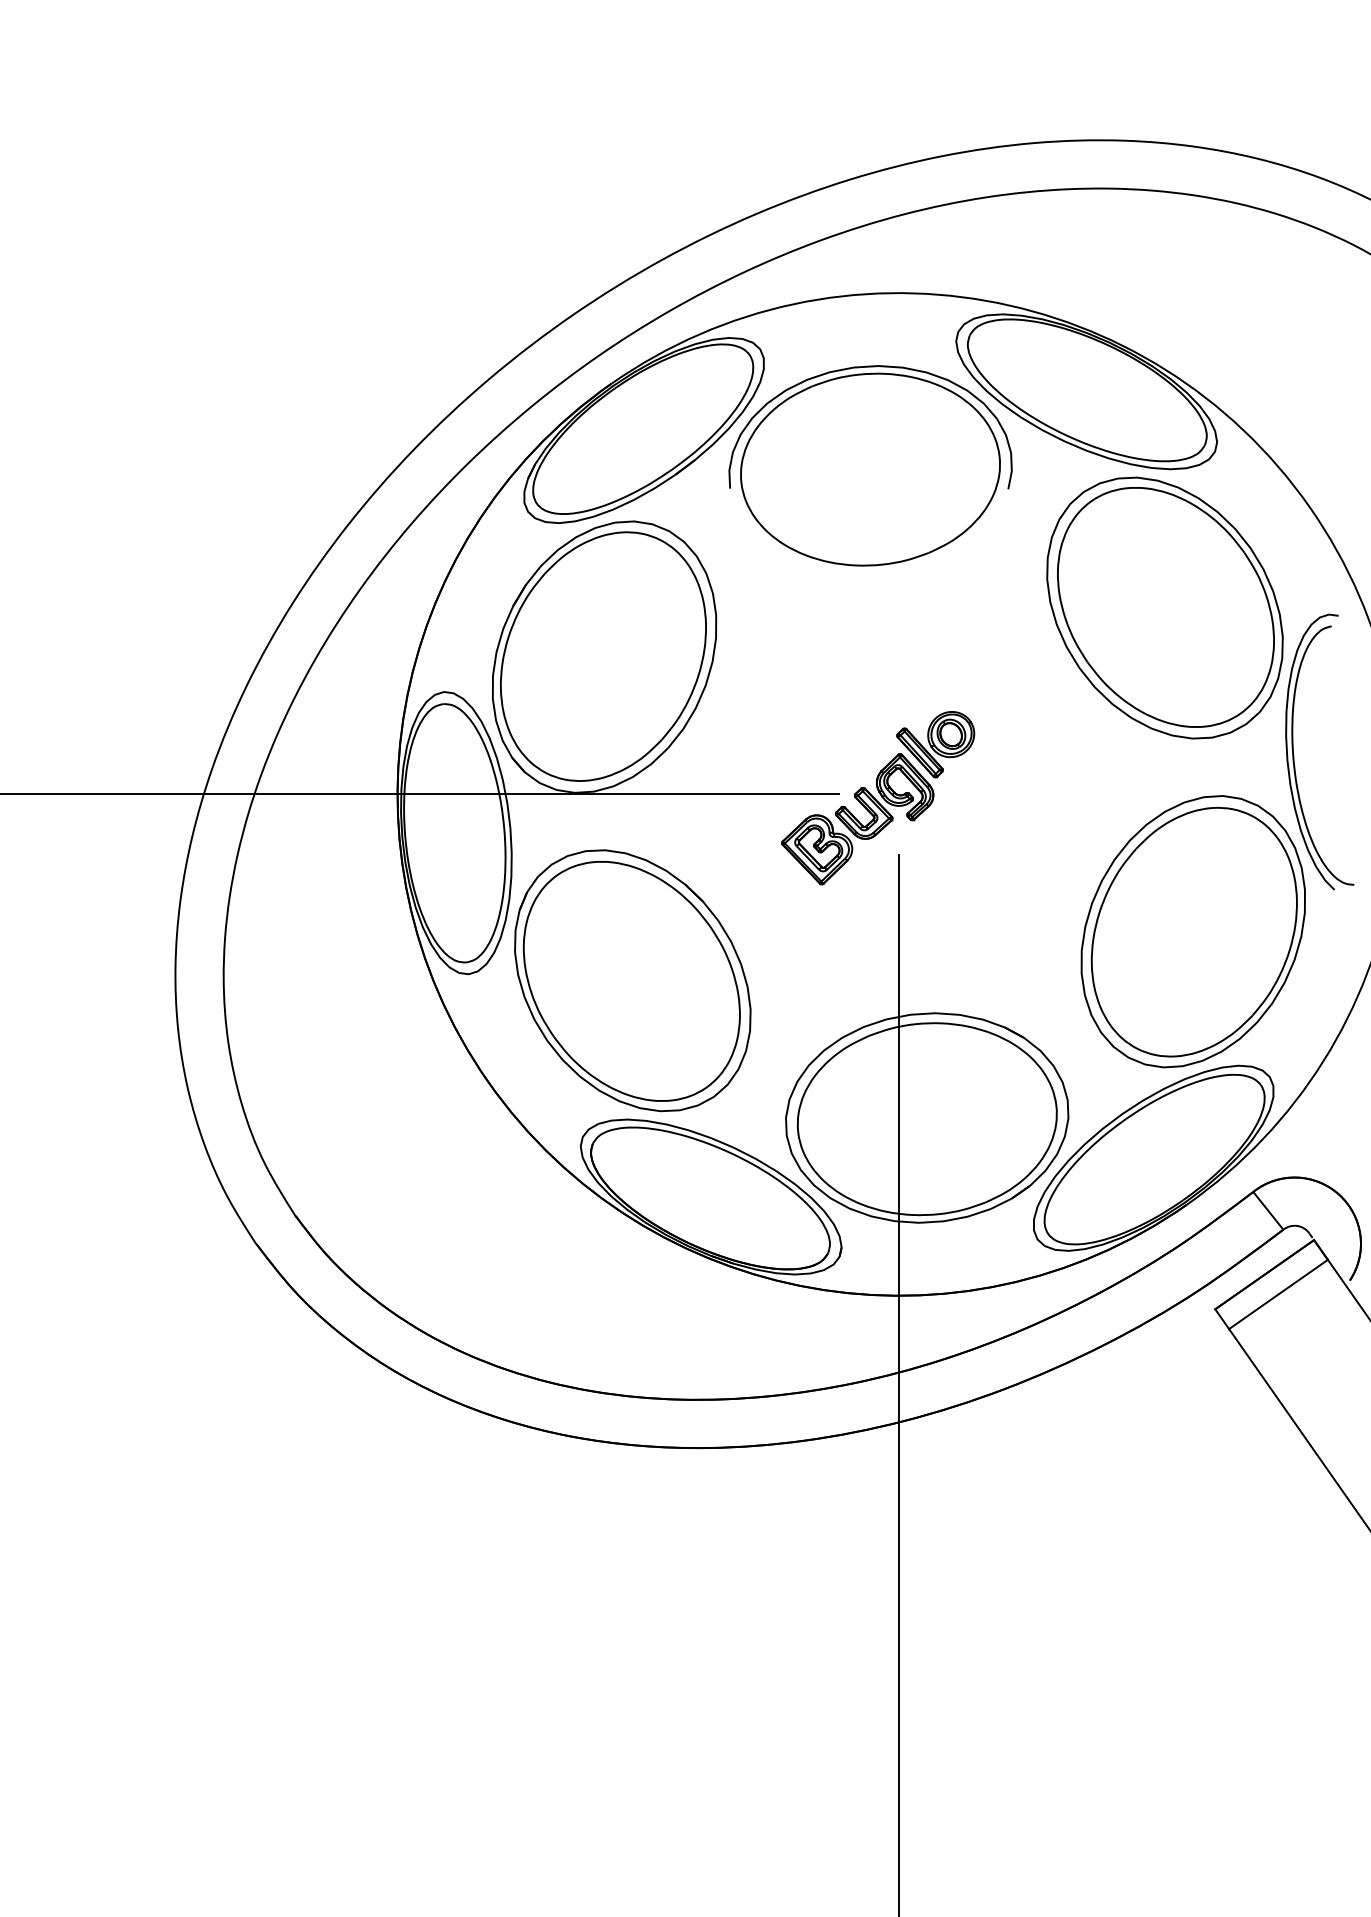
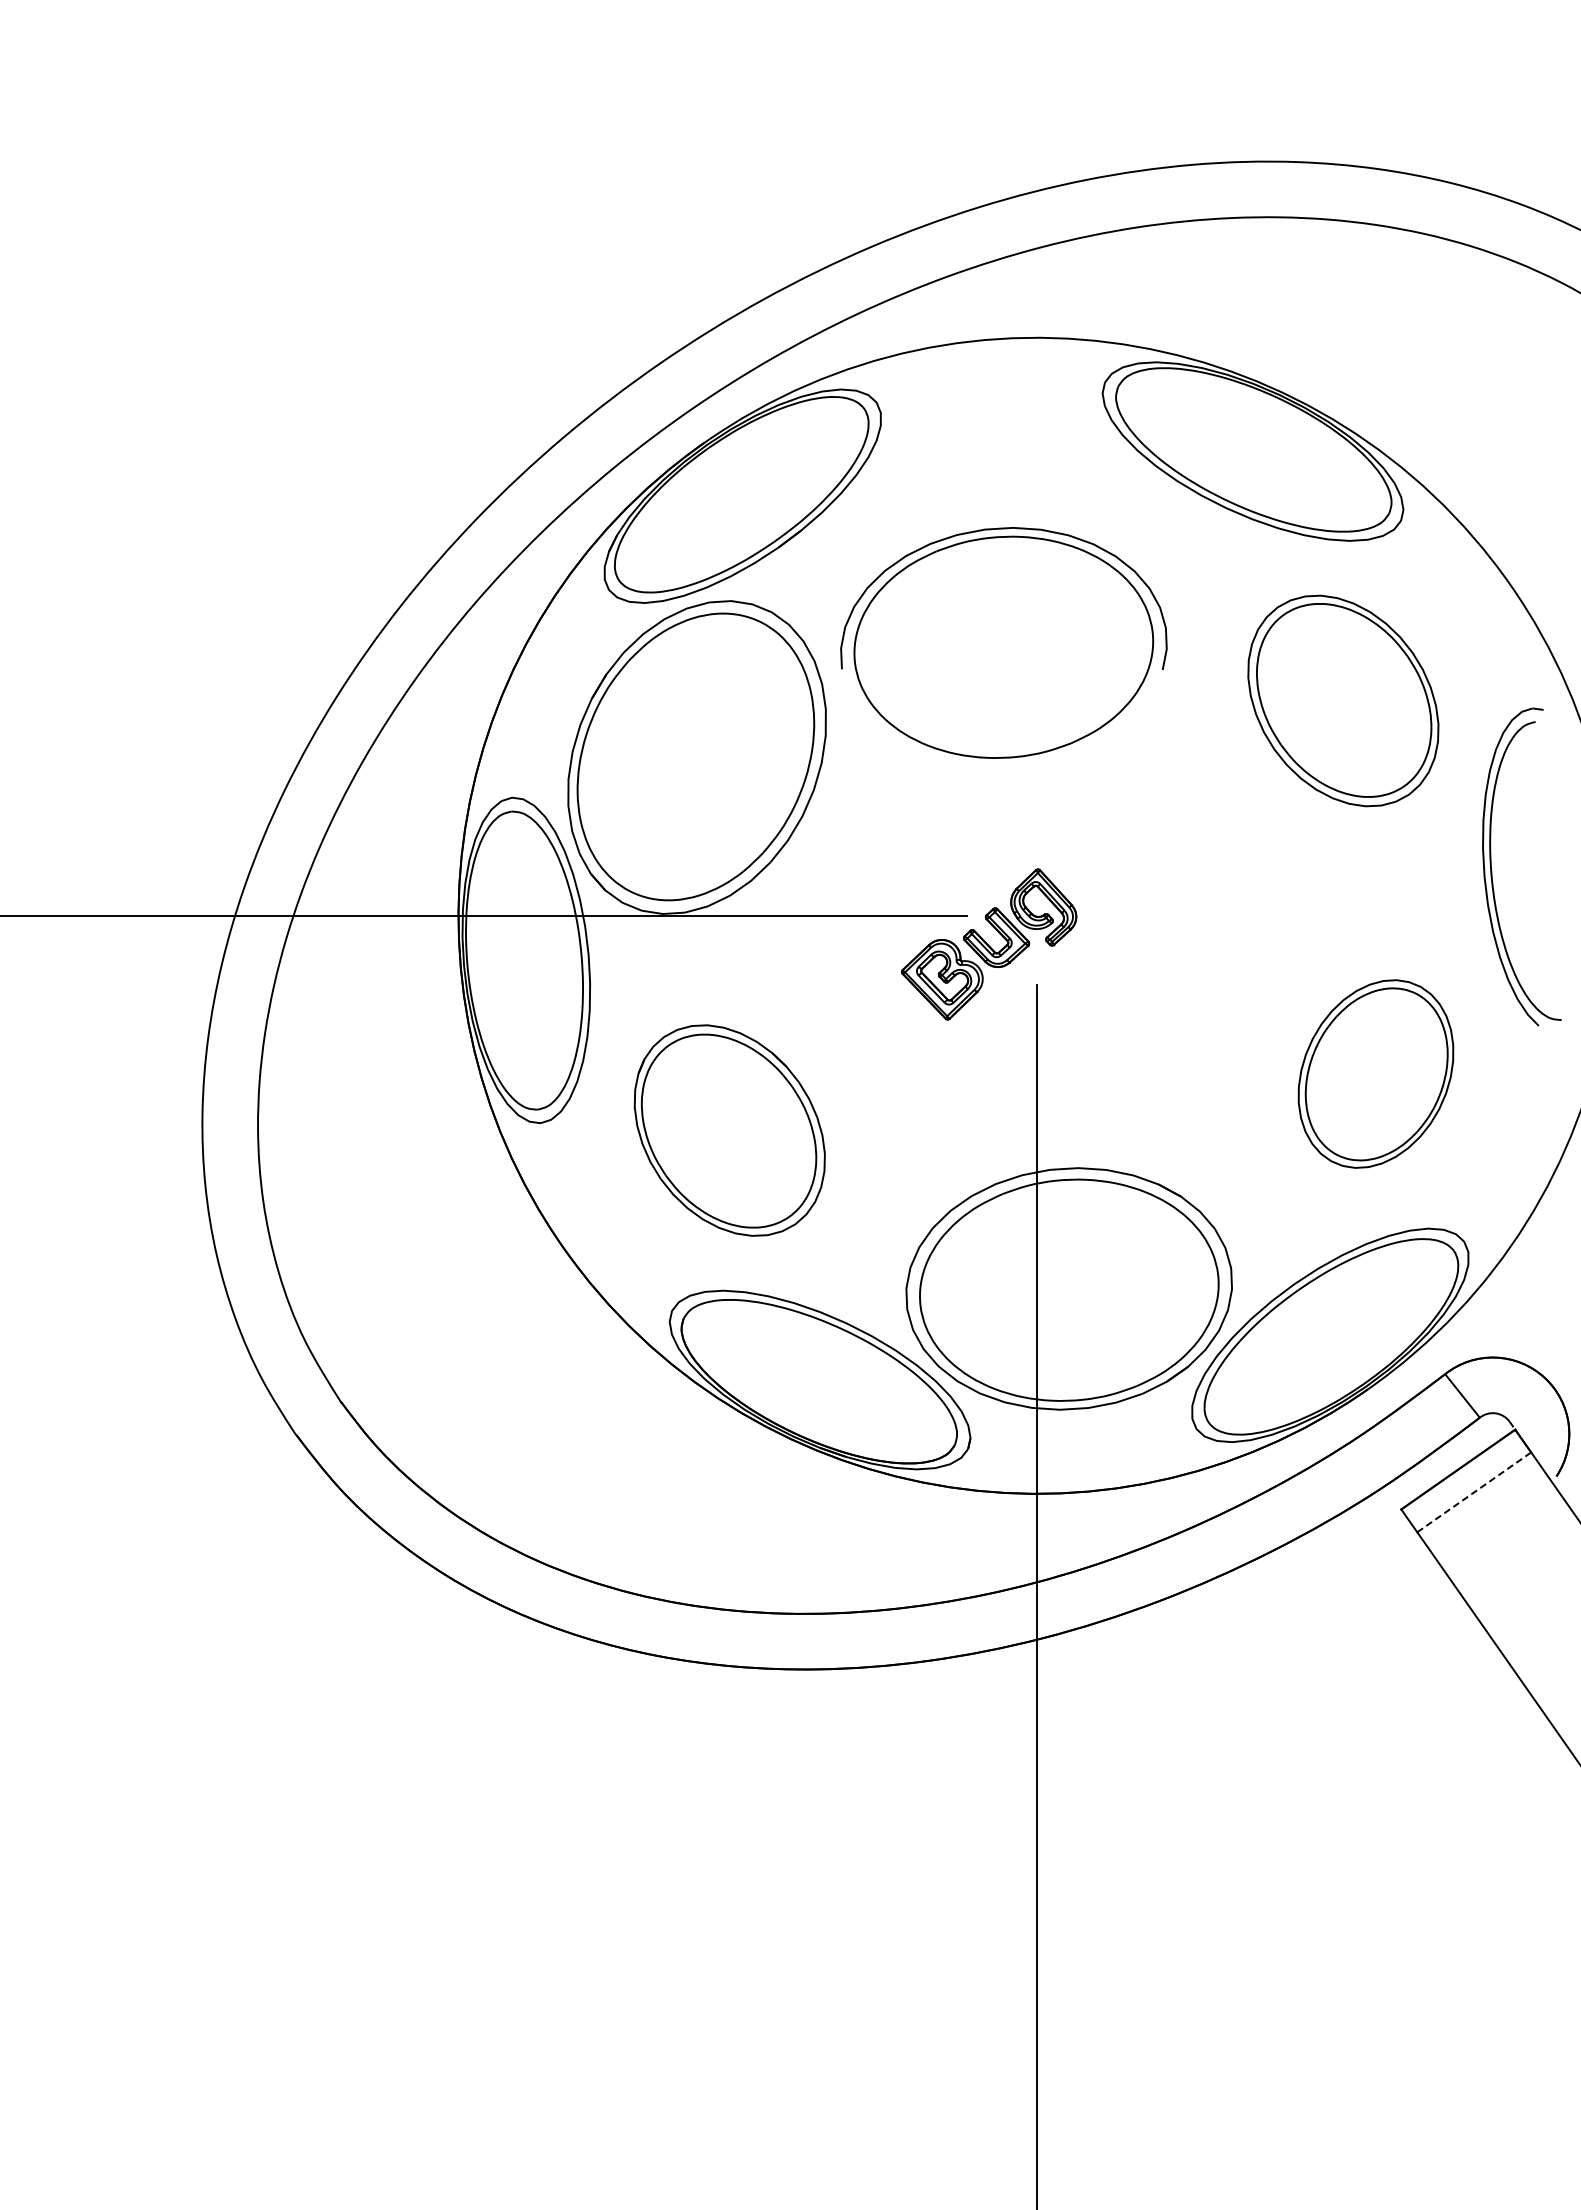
part: (870, 465) -> (1003, 642), moved
part: (1165, 607) -> (1343, 700), size x0.7
part: (935, 743) -> (1078, 857), removed
part: (1192, 931) -> (1375, 1073), size x0.6
part: (632, 980) -> (729, 1130), size x0.7
line: (1278, 1294) -> (1474, 1492), solid -> dashed

